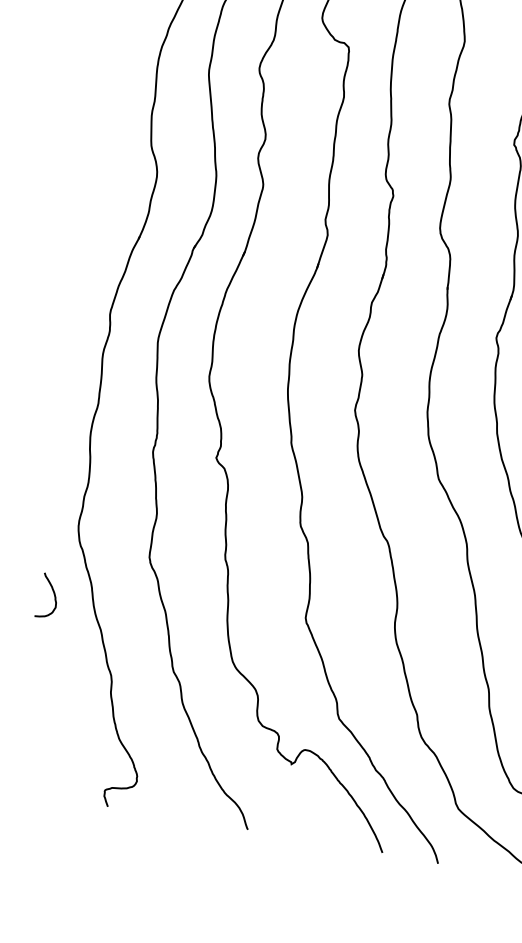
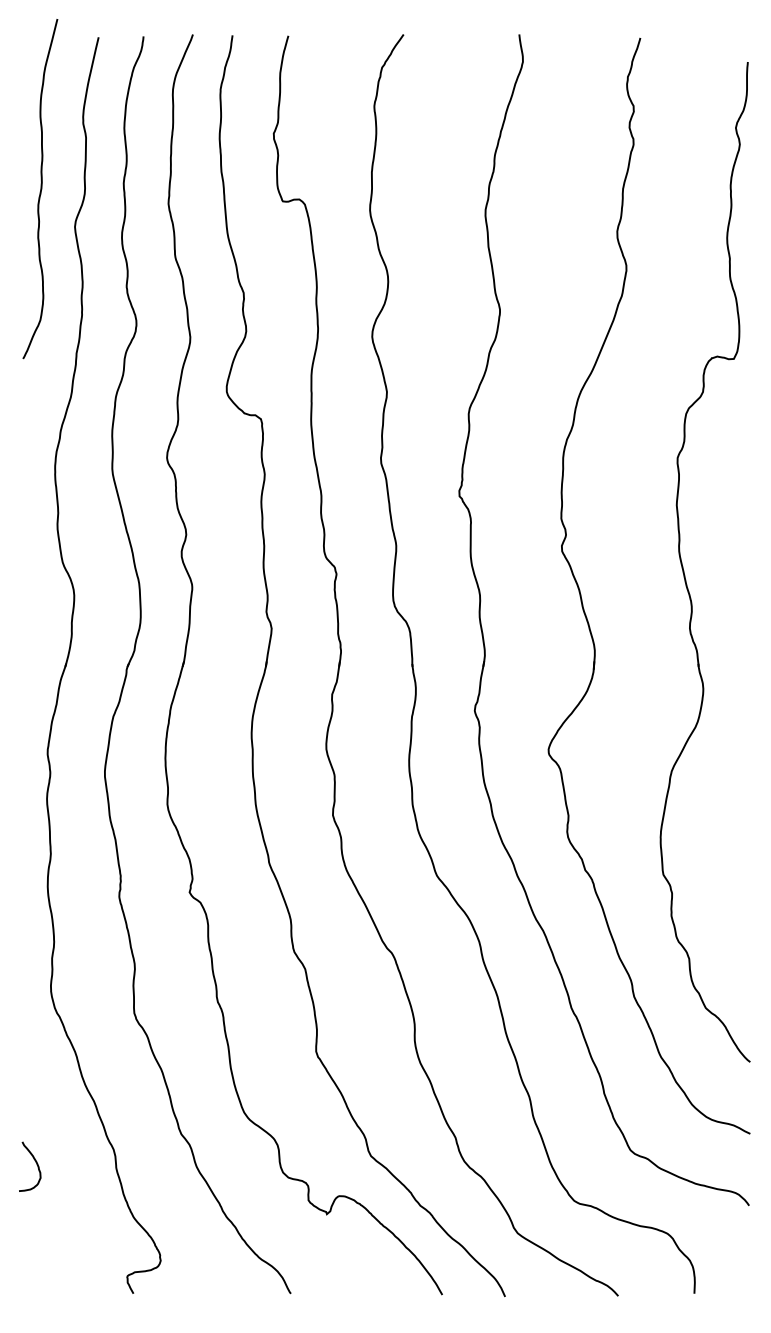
curve: (53, 594) -> (36, 1164), moved

